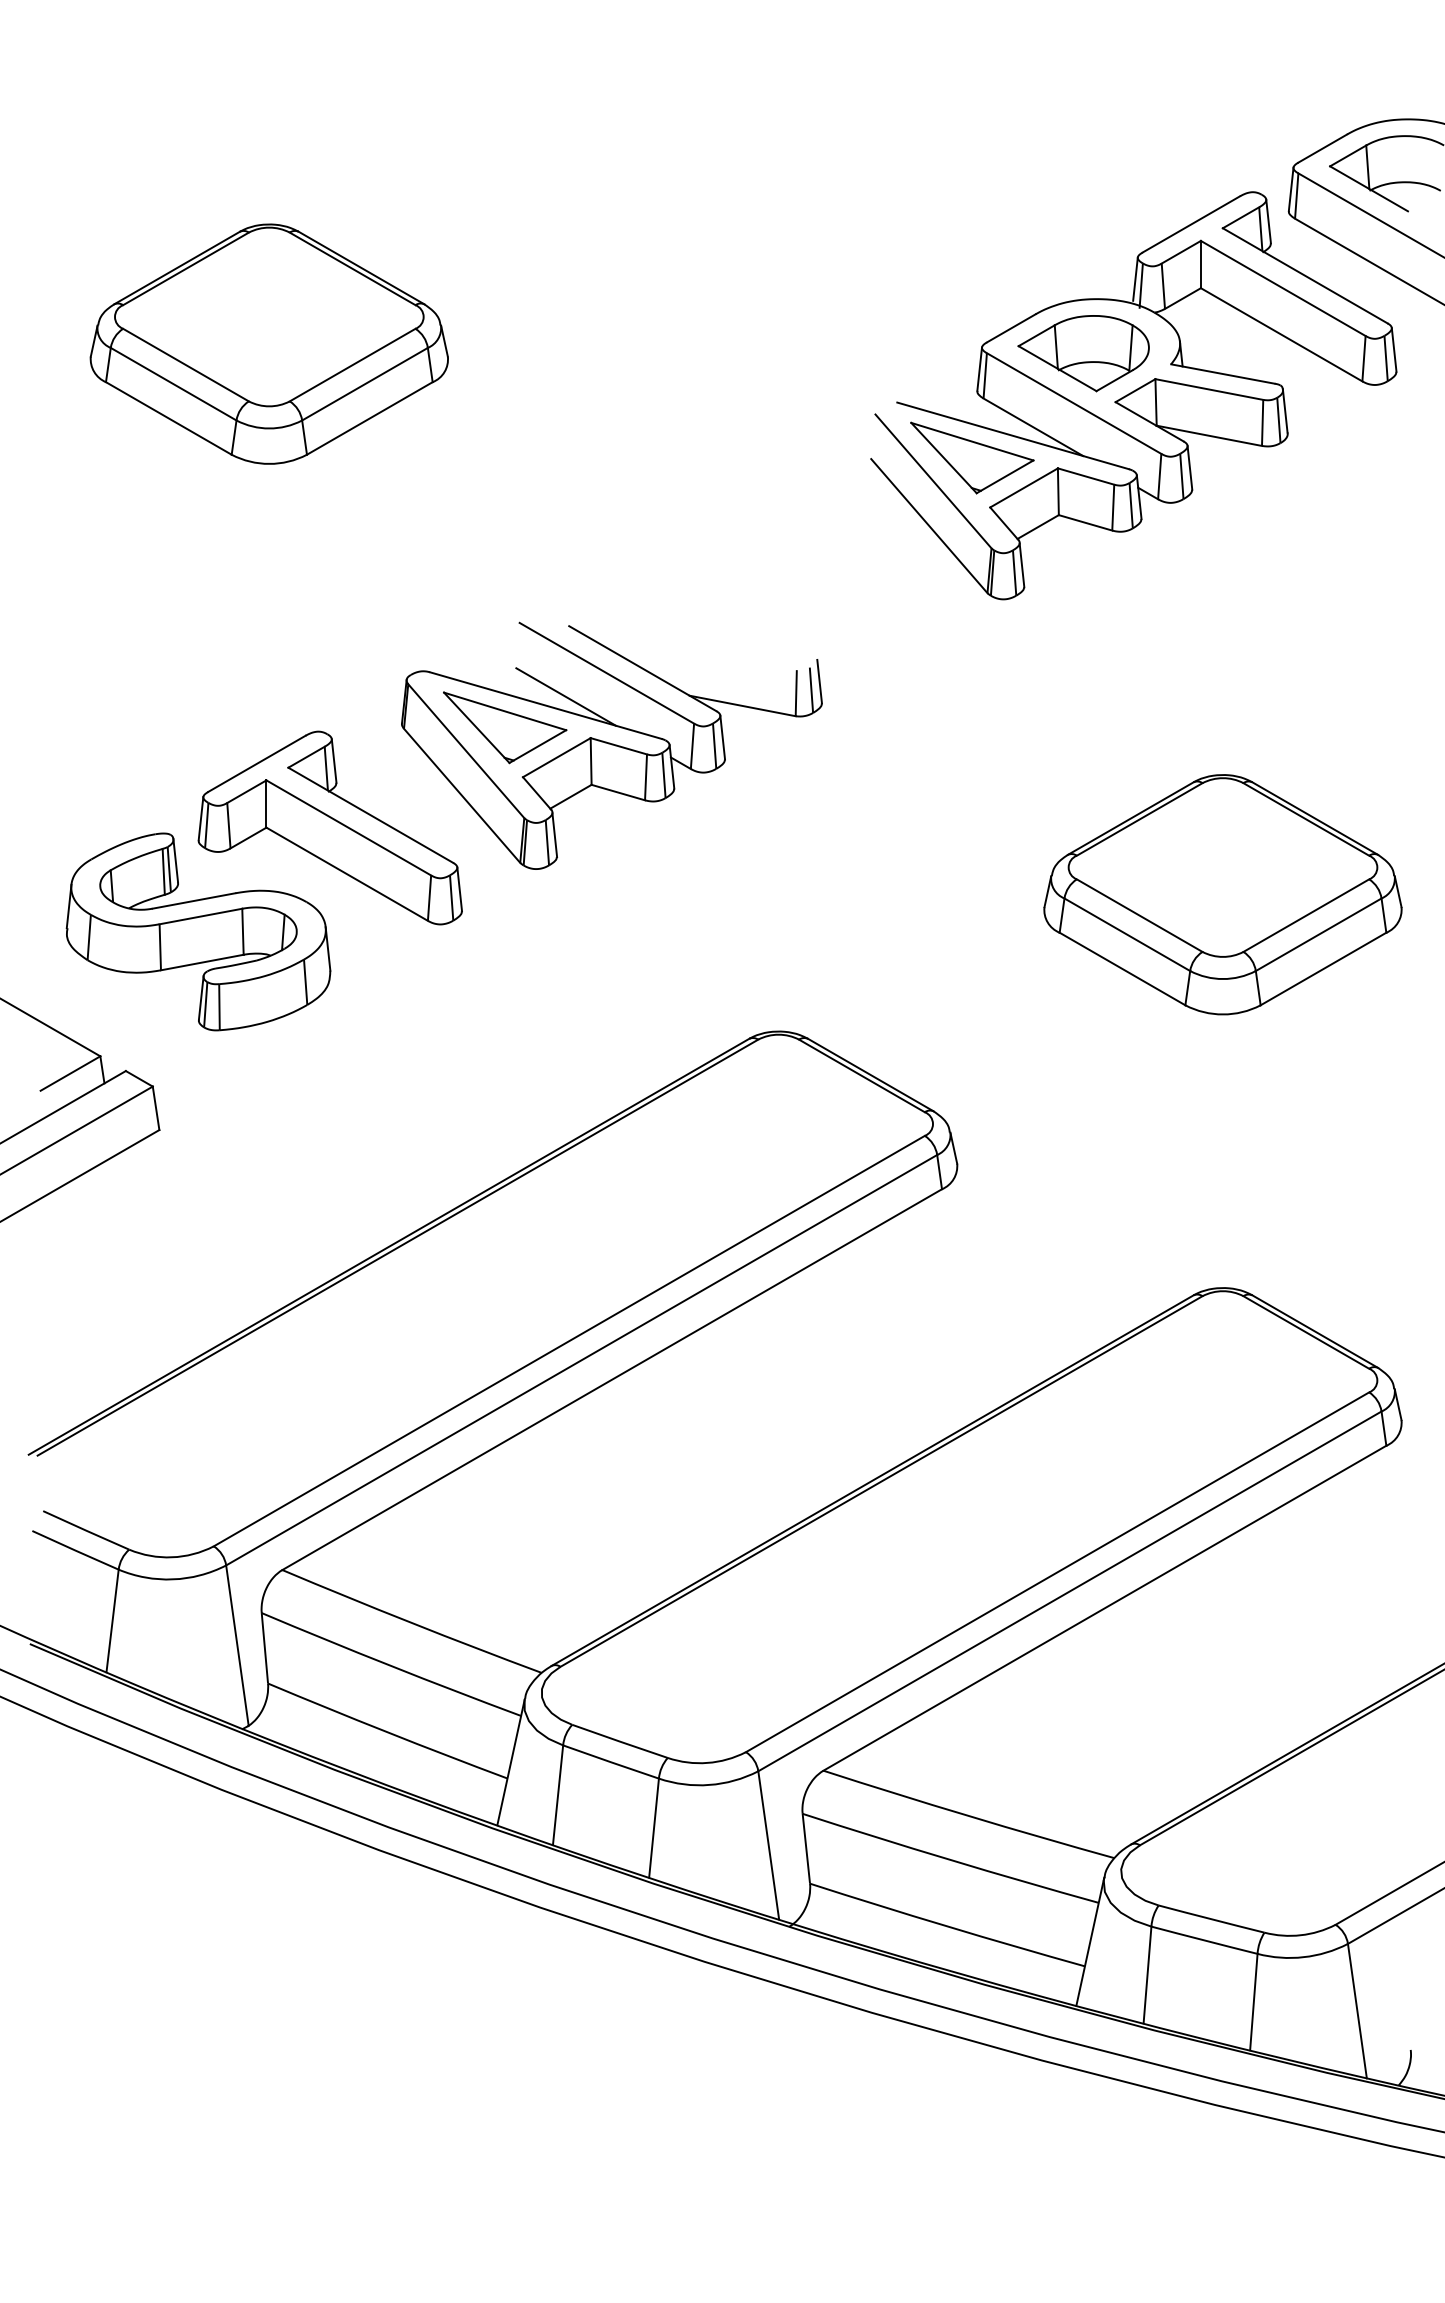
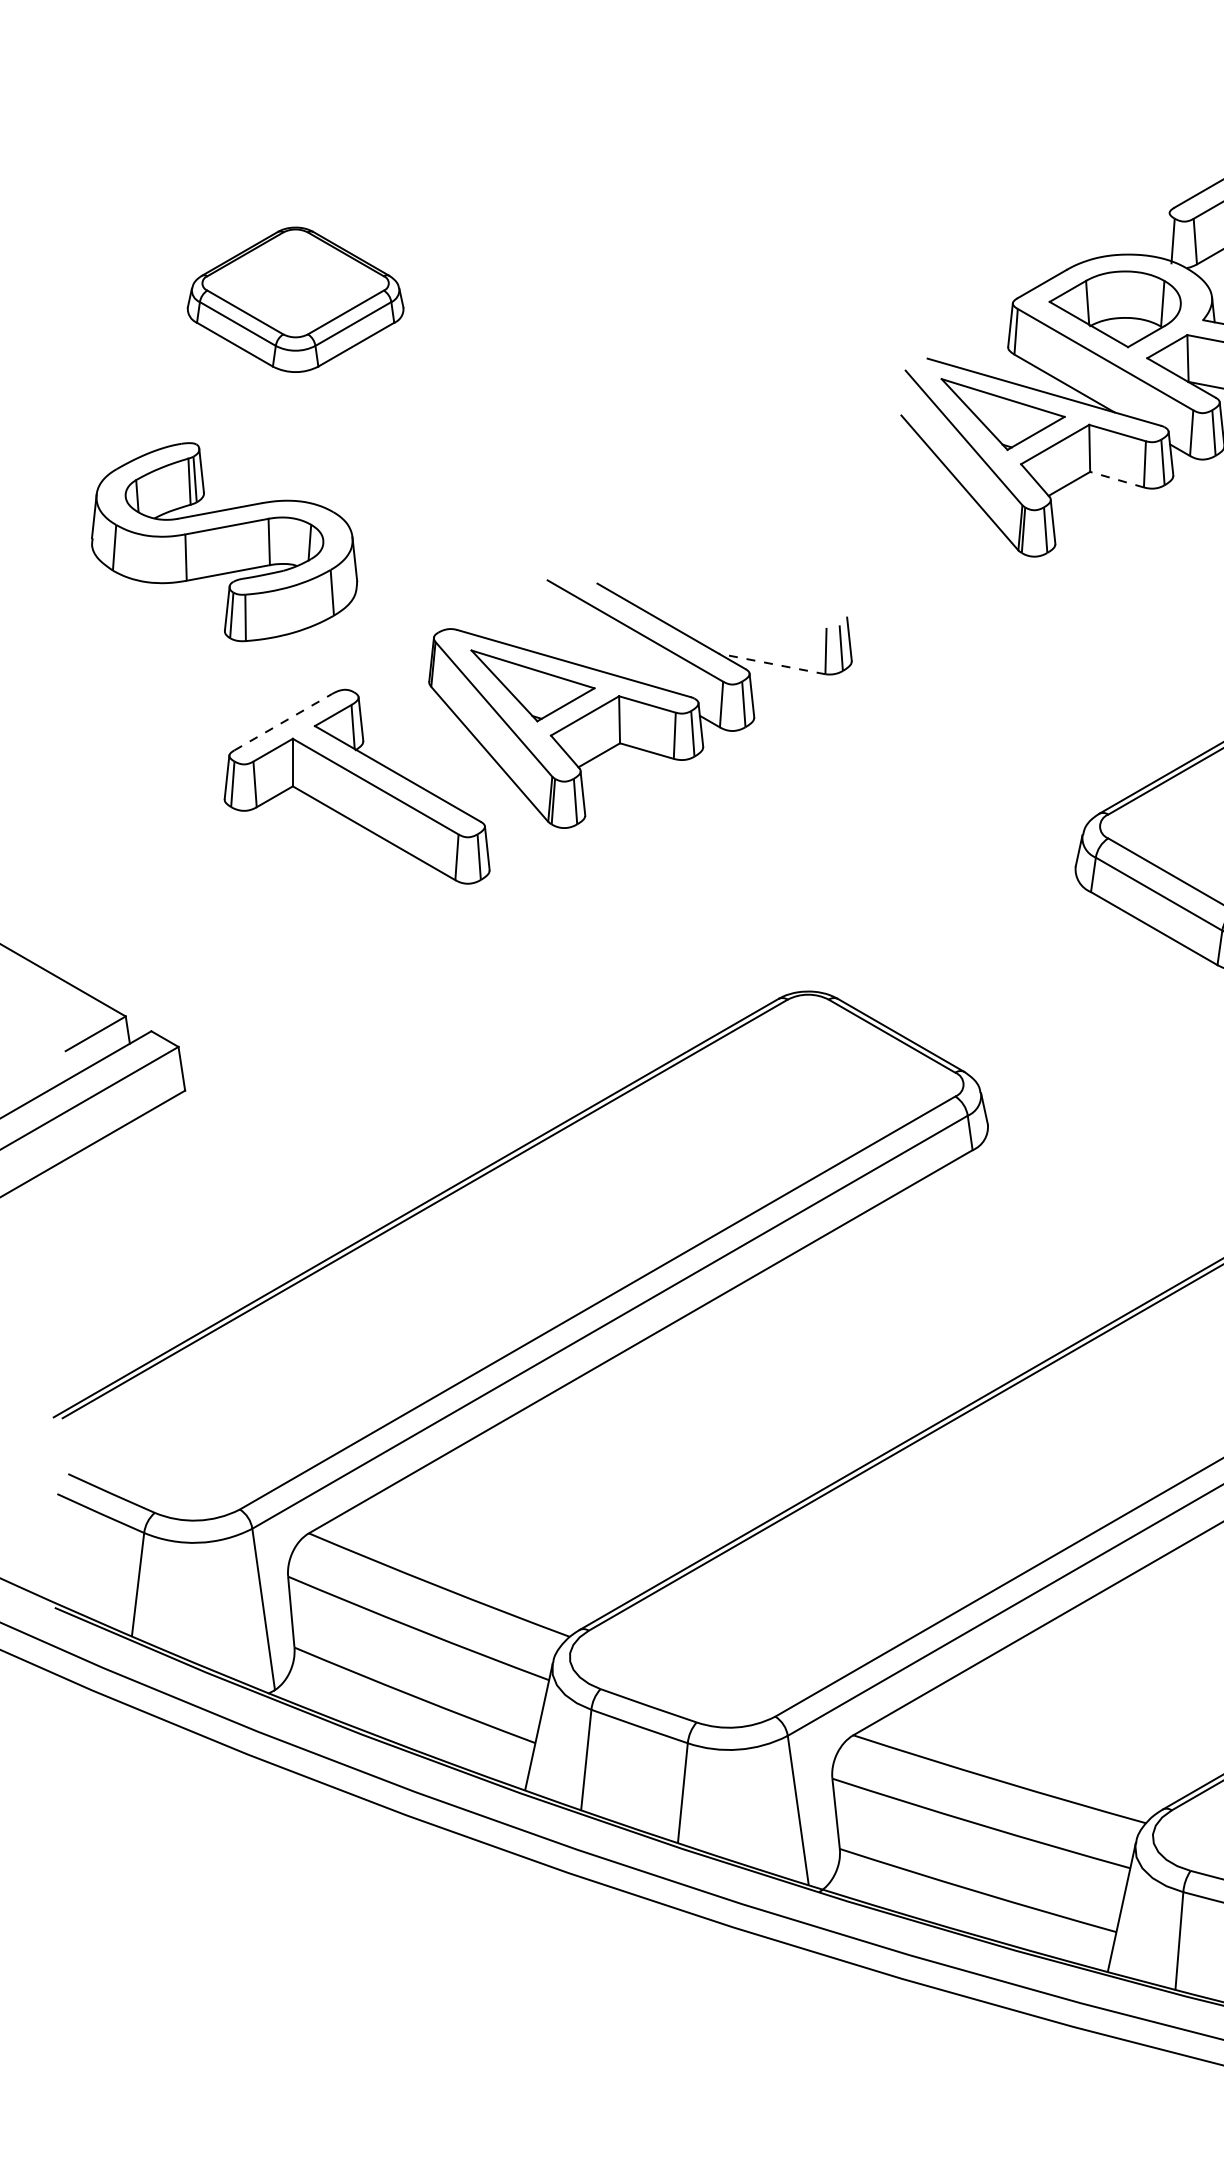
line: (1135, 278) -> (1167, 233), removed
part: (268, 343) -> (294, 299), size x0.6
line: (1085, 522) -> (1117, 479), solid -> dashed
line: (565, 696) -> (593, 654), removed
line: (742, 705) -> (771, 663), solid -> dashed
line: (257, 763) -> (283, 721), solid -> dashed
part: (198, 931) -> (224, 541), moved

